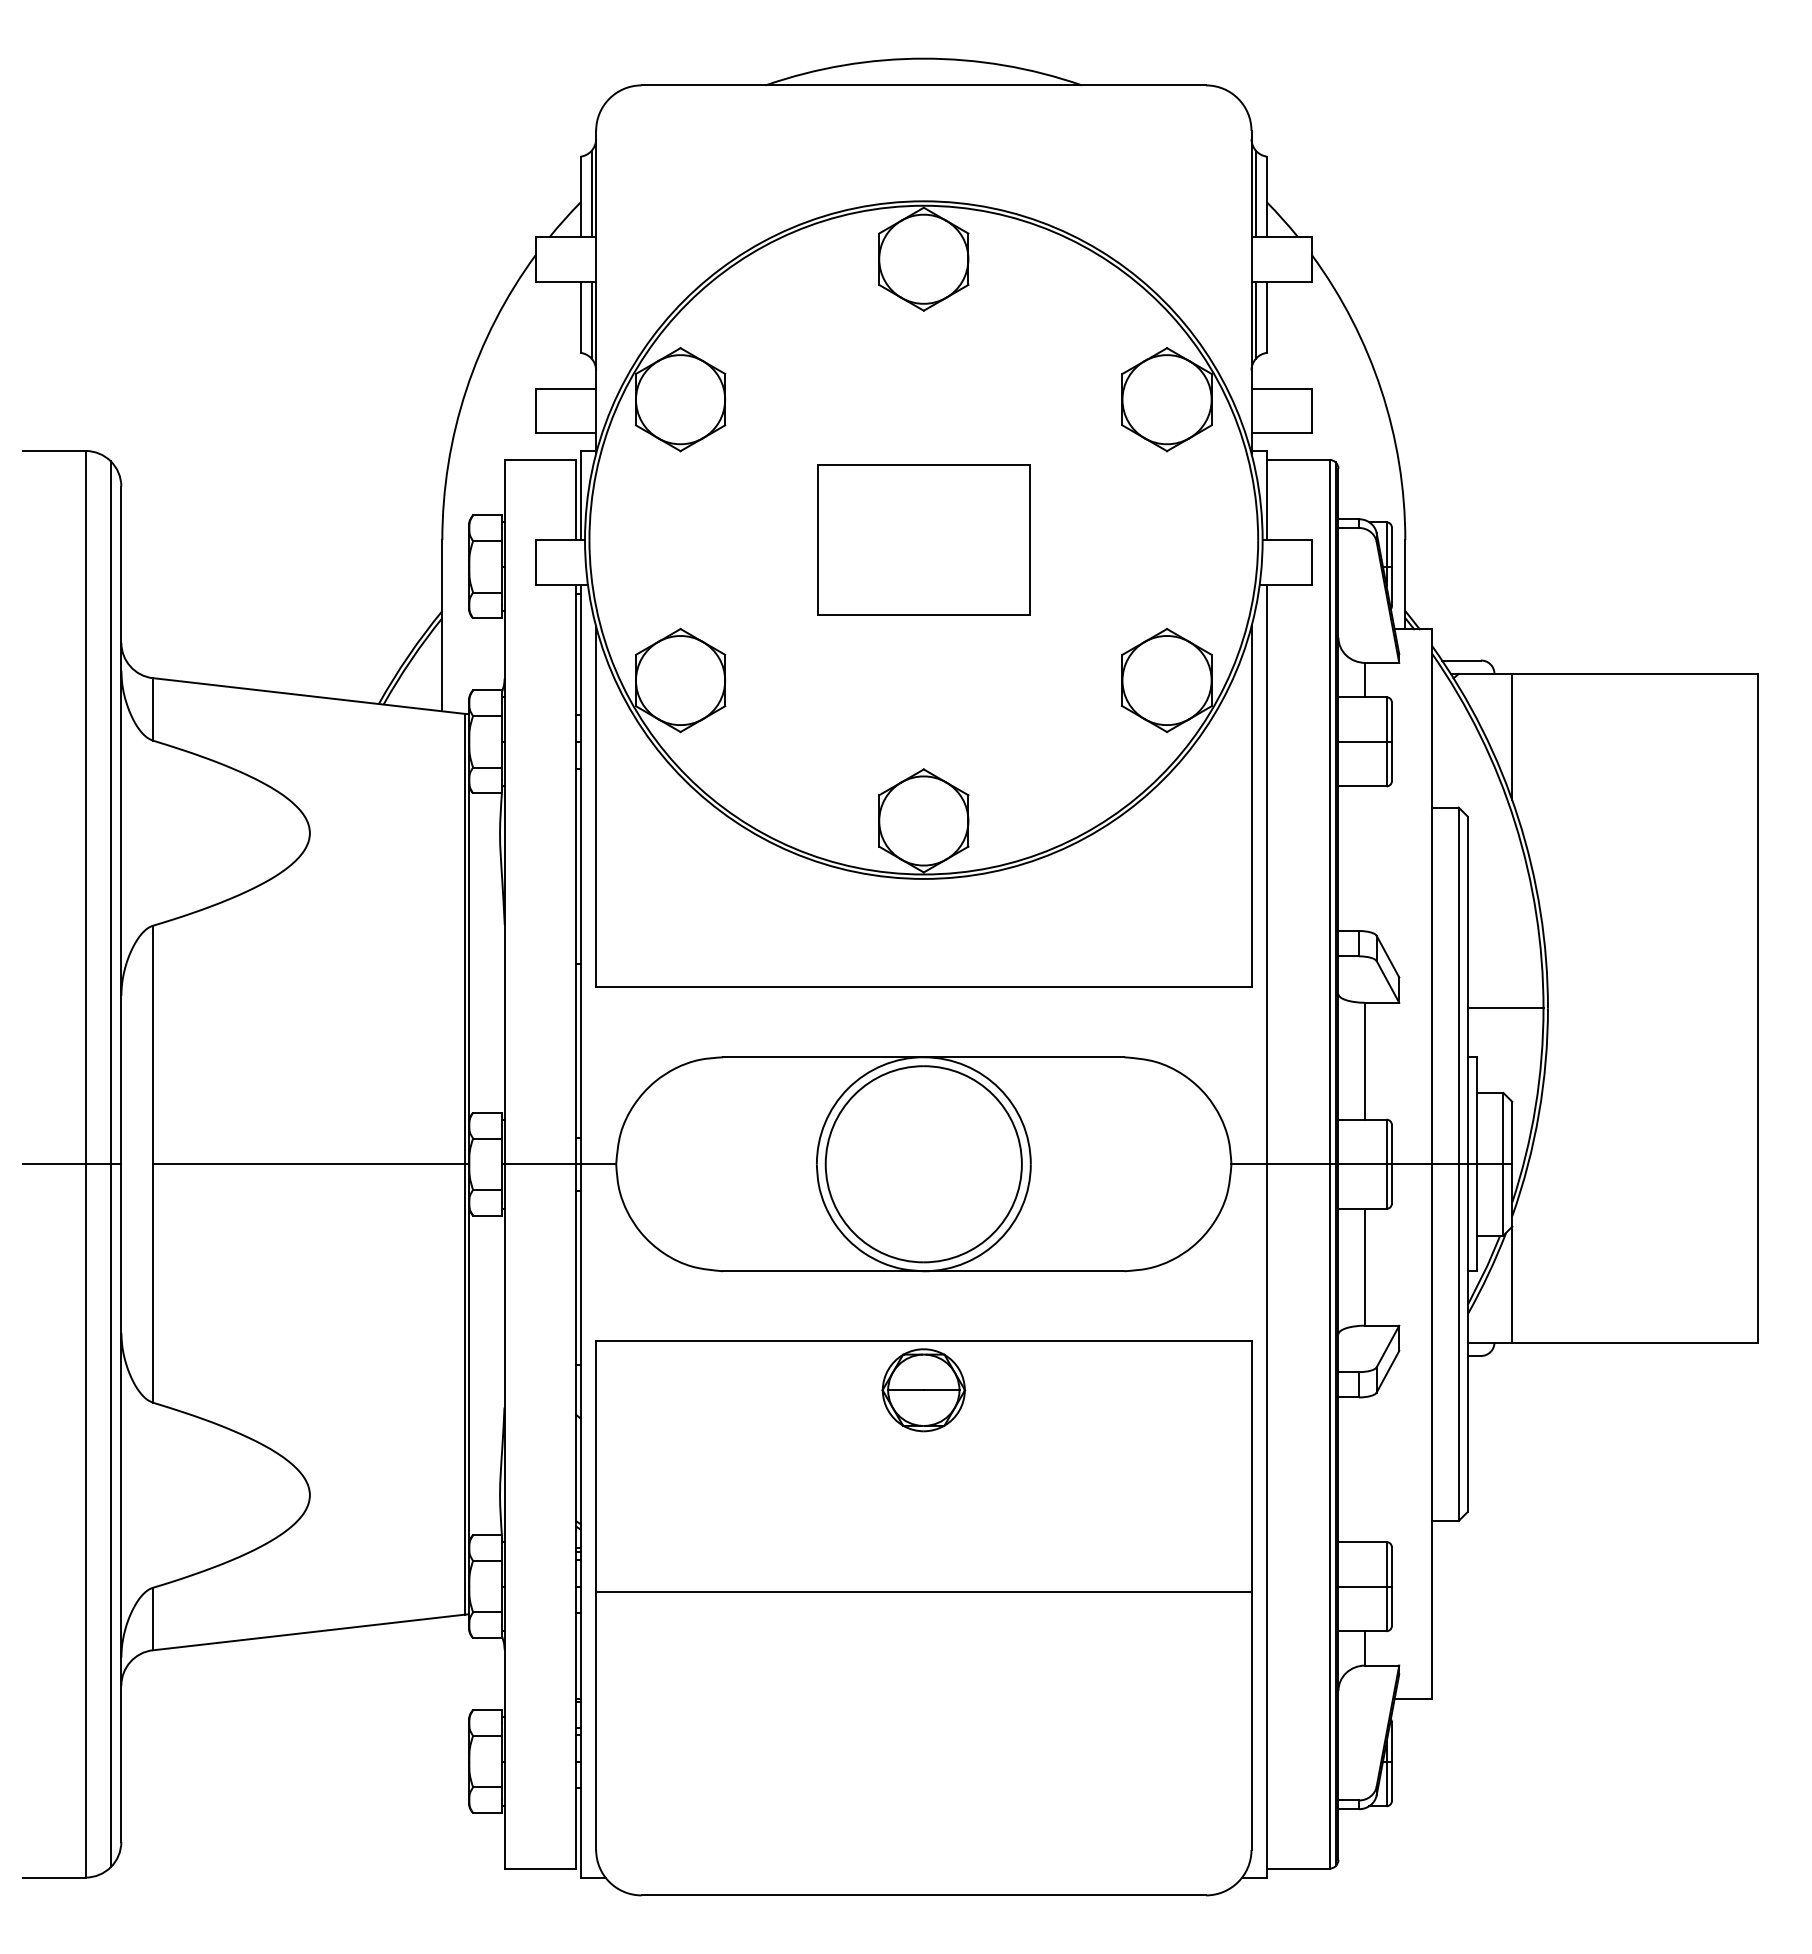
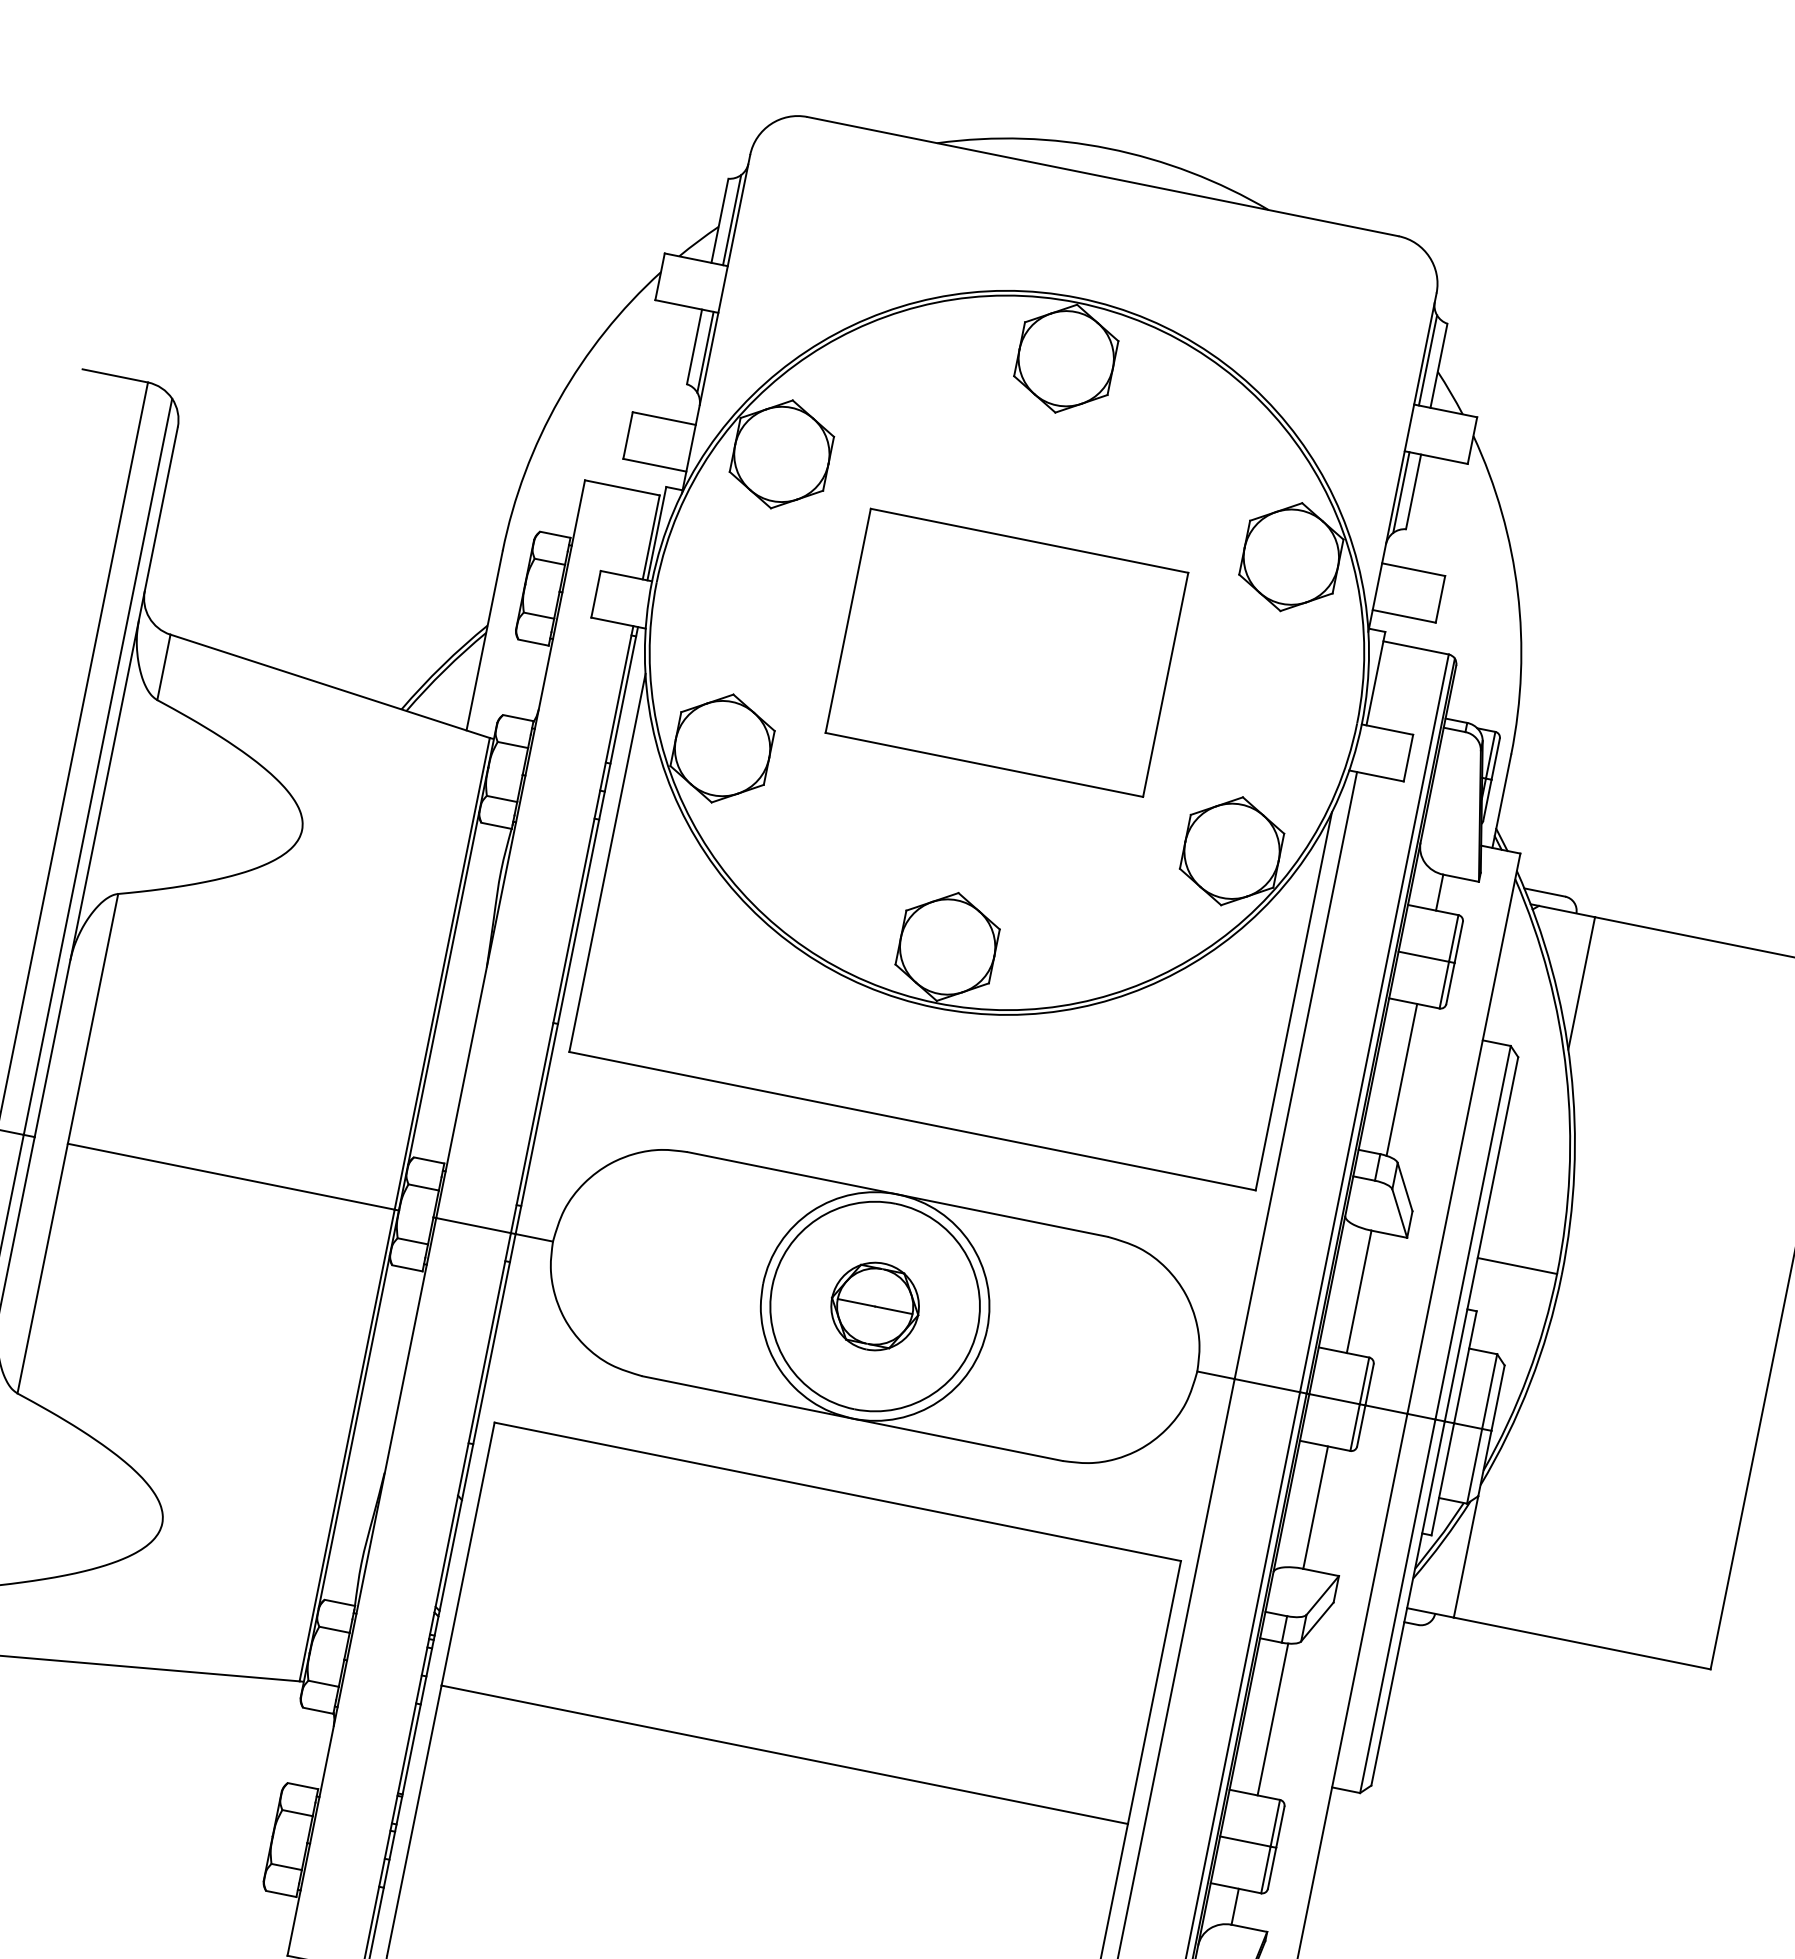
part: (923, 539) -> (1006, 652), size x1.43
line: (1365, 858) -> (1402, 1079), added
part: (923, 1390) -> (874, 1306), moved
line: (1365, 1469) -> (1273, 1719), added

